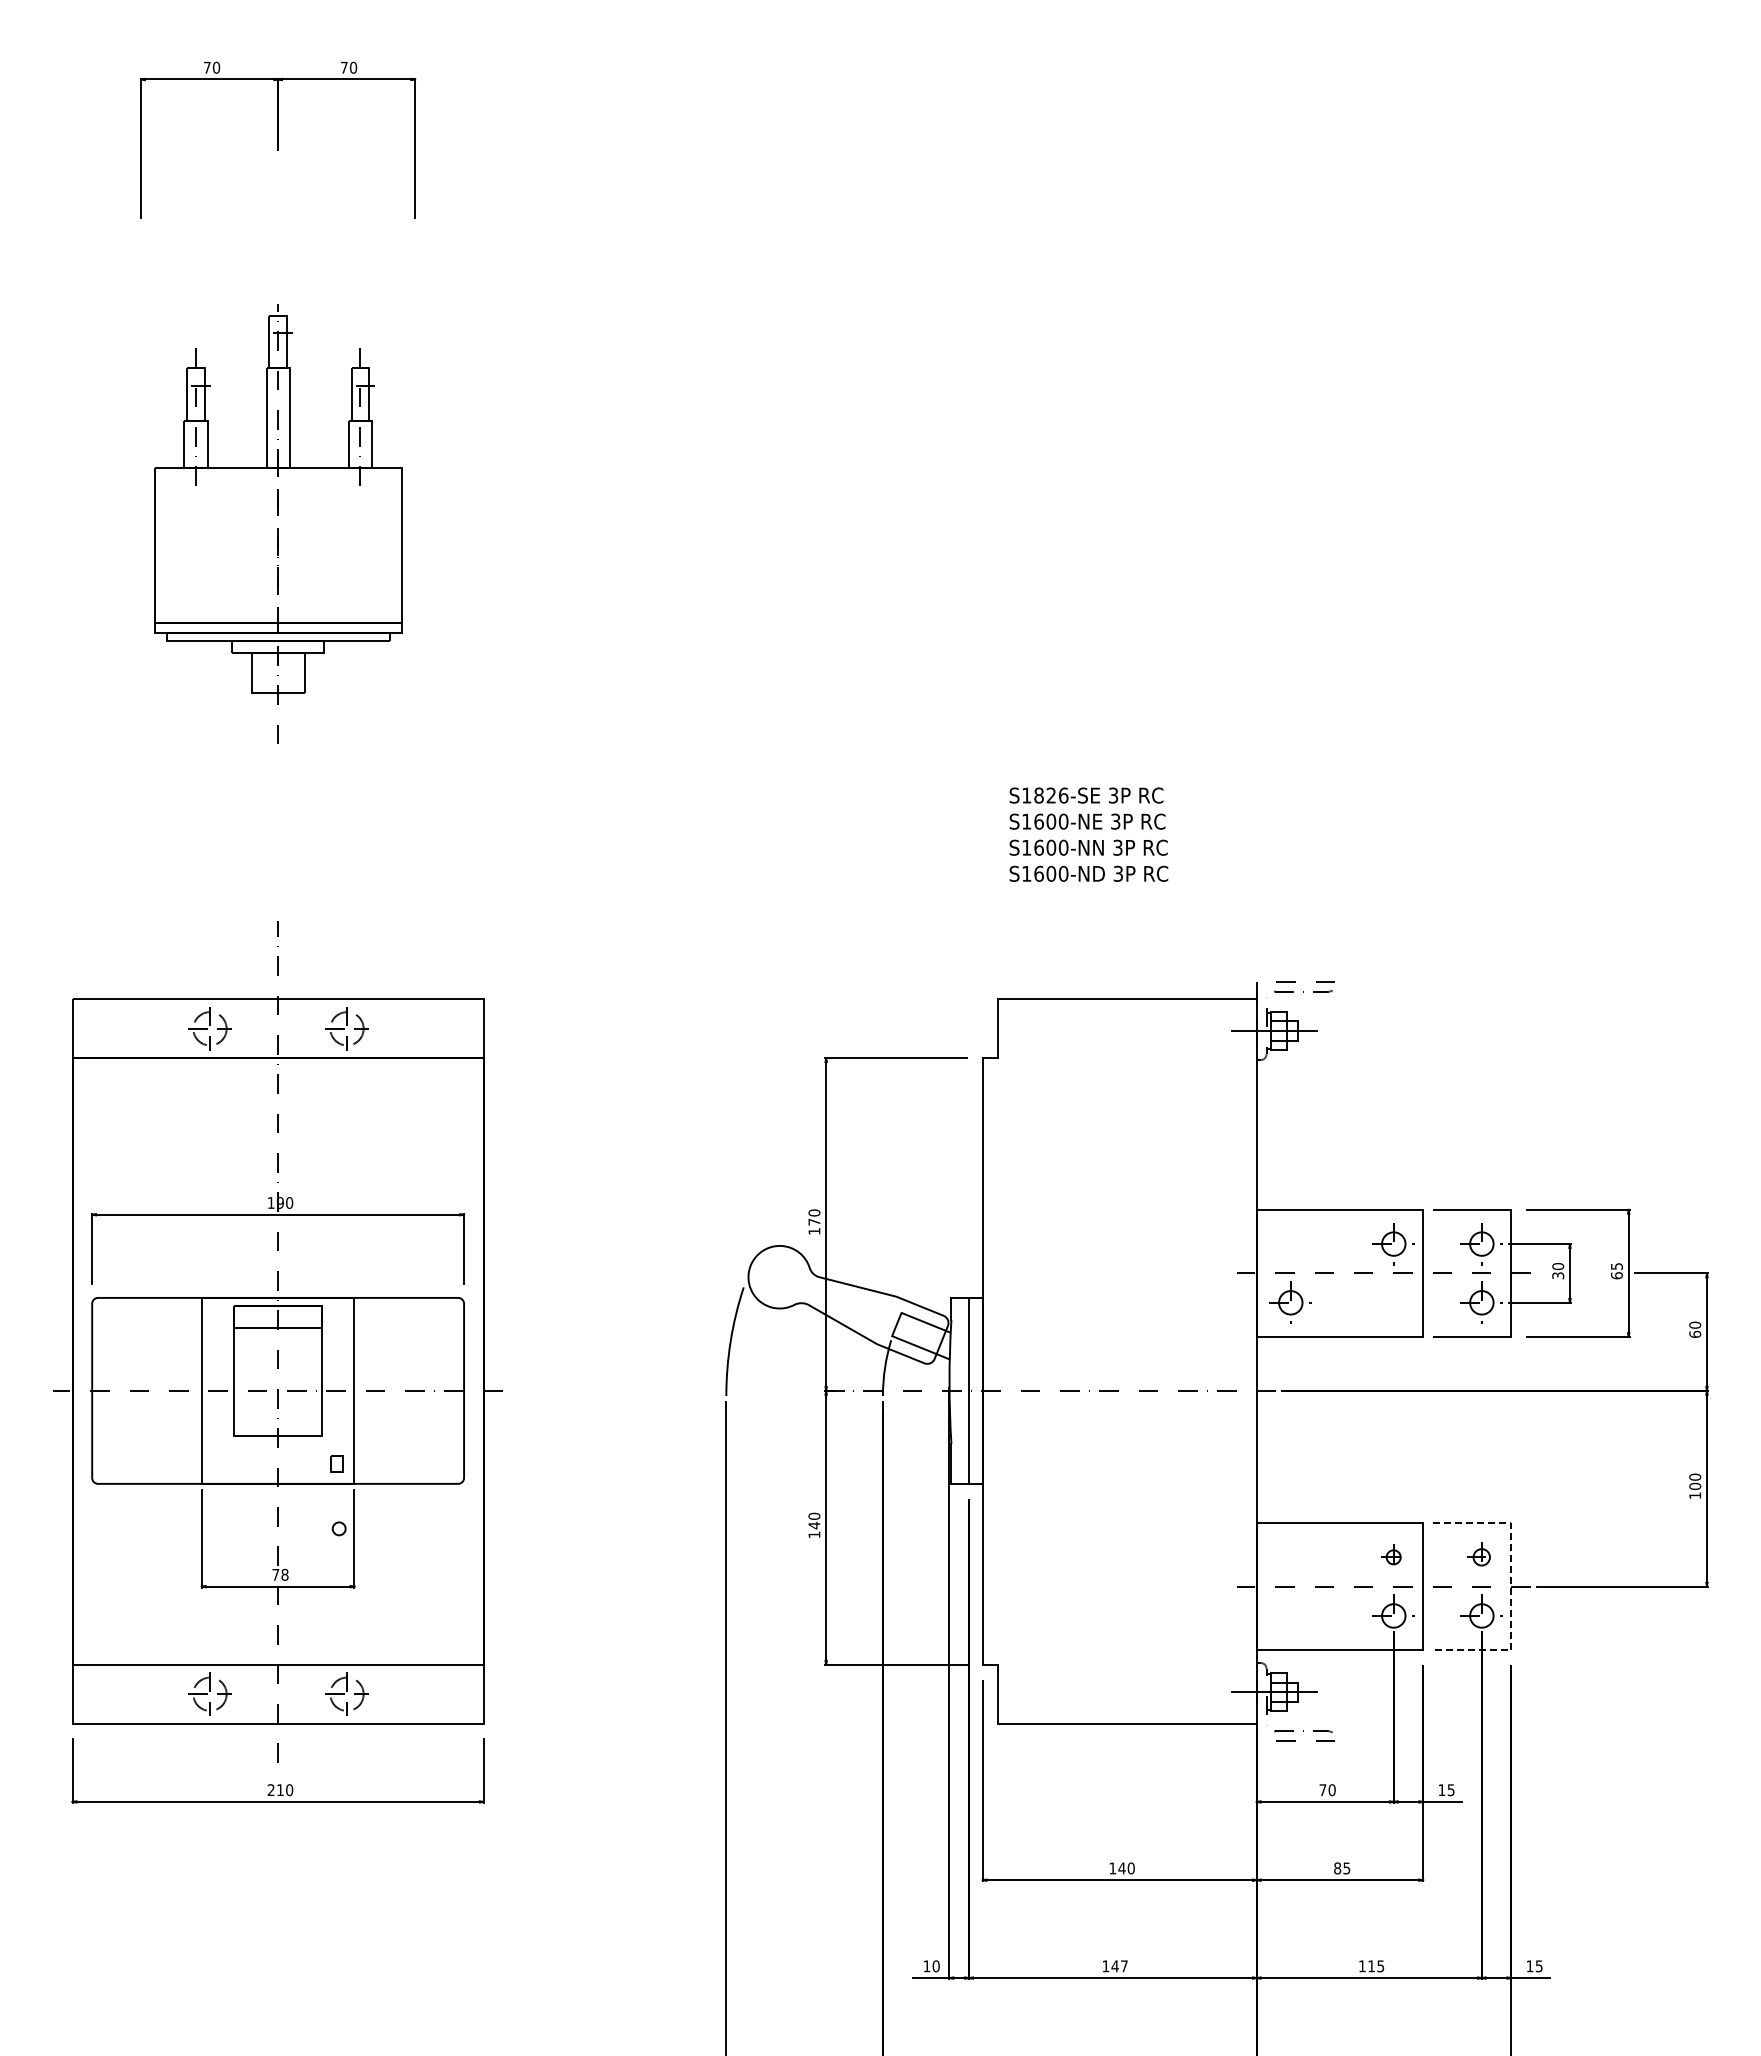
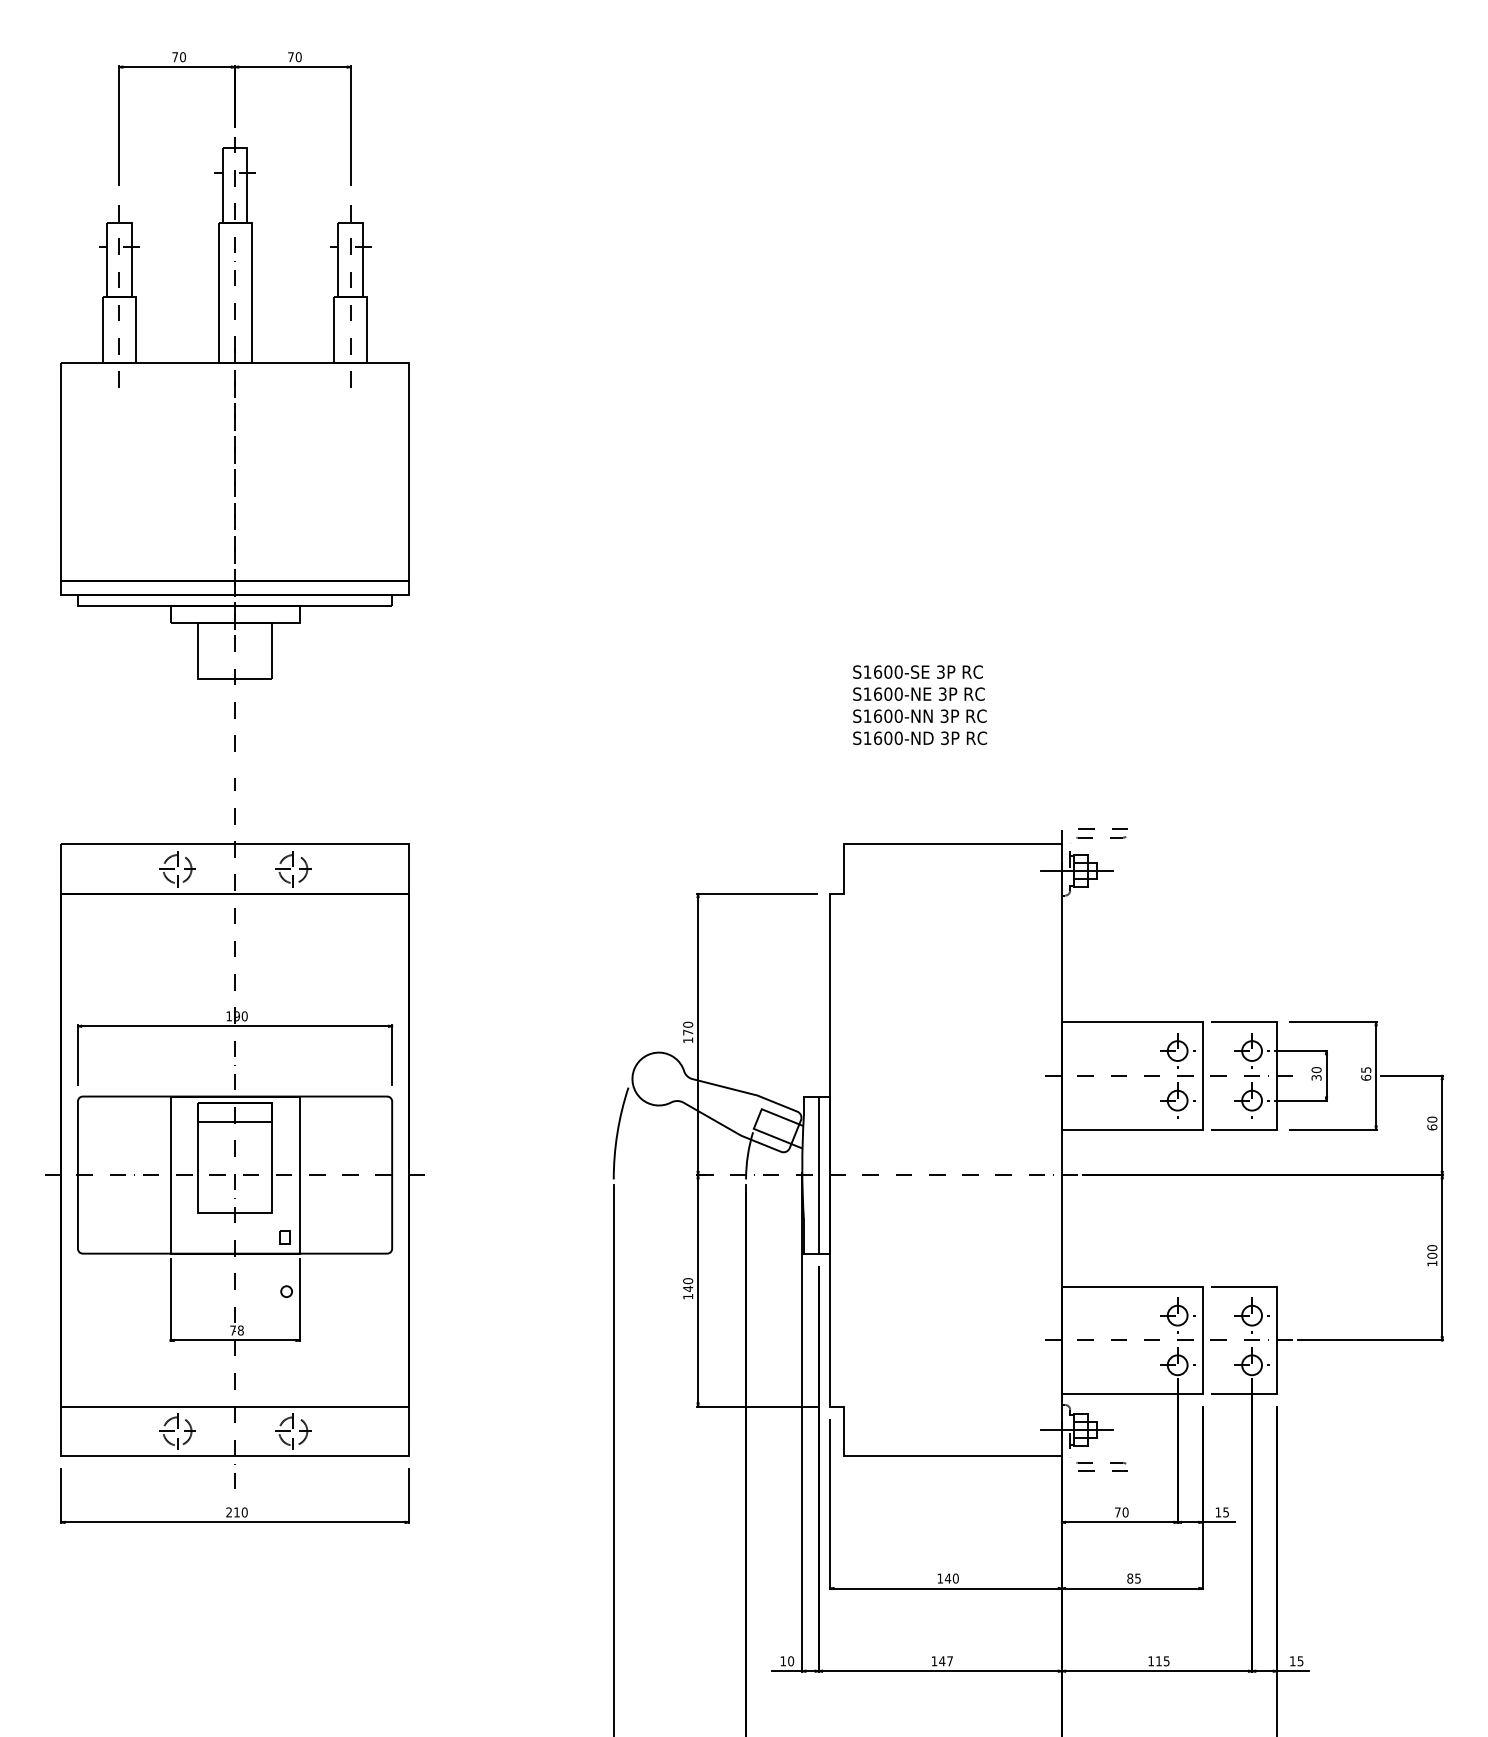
part: (278, 525) -> (235, 443), size x1.67
text: (1051, 795) -> (888, 672), S1826-SE -> S1600-SE
part: (1290, 1302) -> (1177, 1100), moved
part: (1393, 1557) -> (1177, 1315), size x1.67
part: (1481, 1557) -> (1251, 1315), size x1.43
line: (1511, 1586) -> (1277, 1340), dashed -> solid

